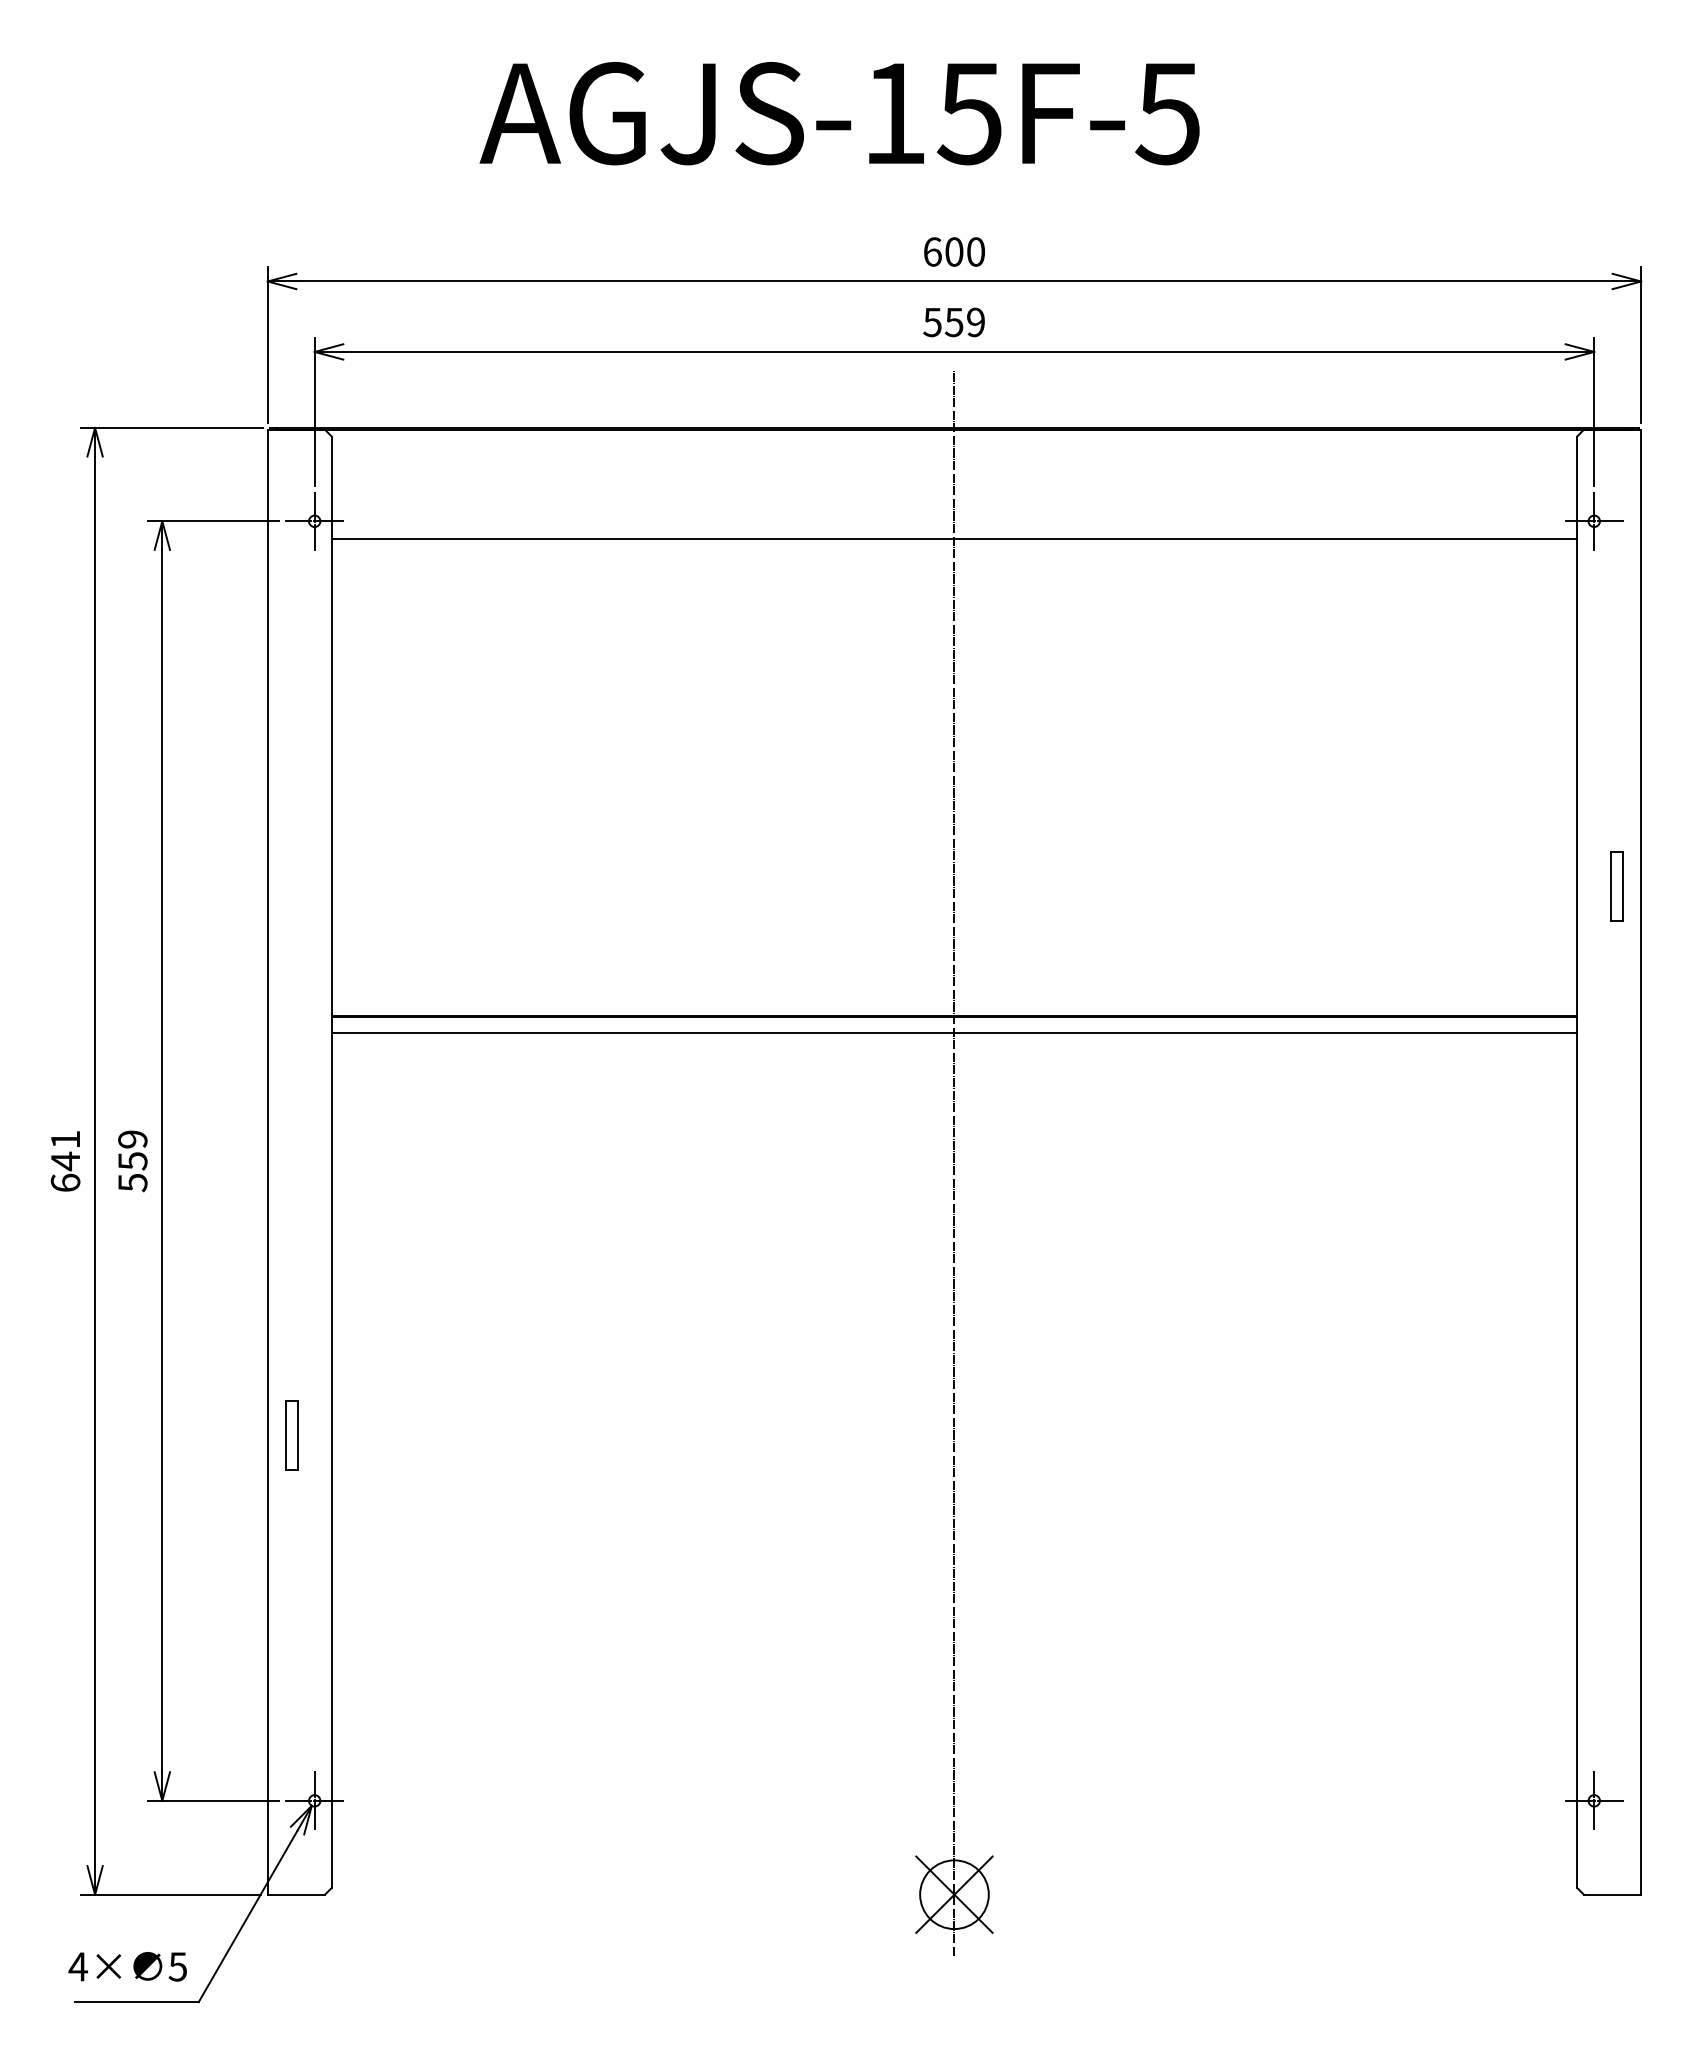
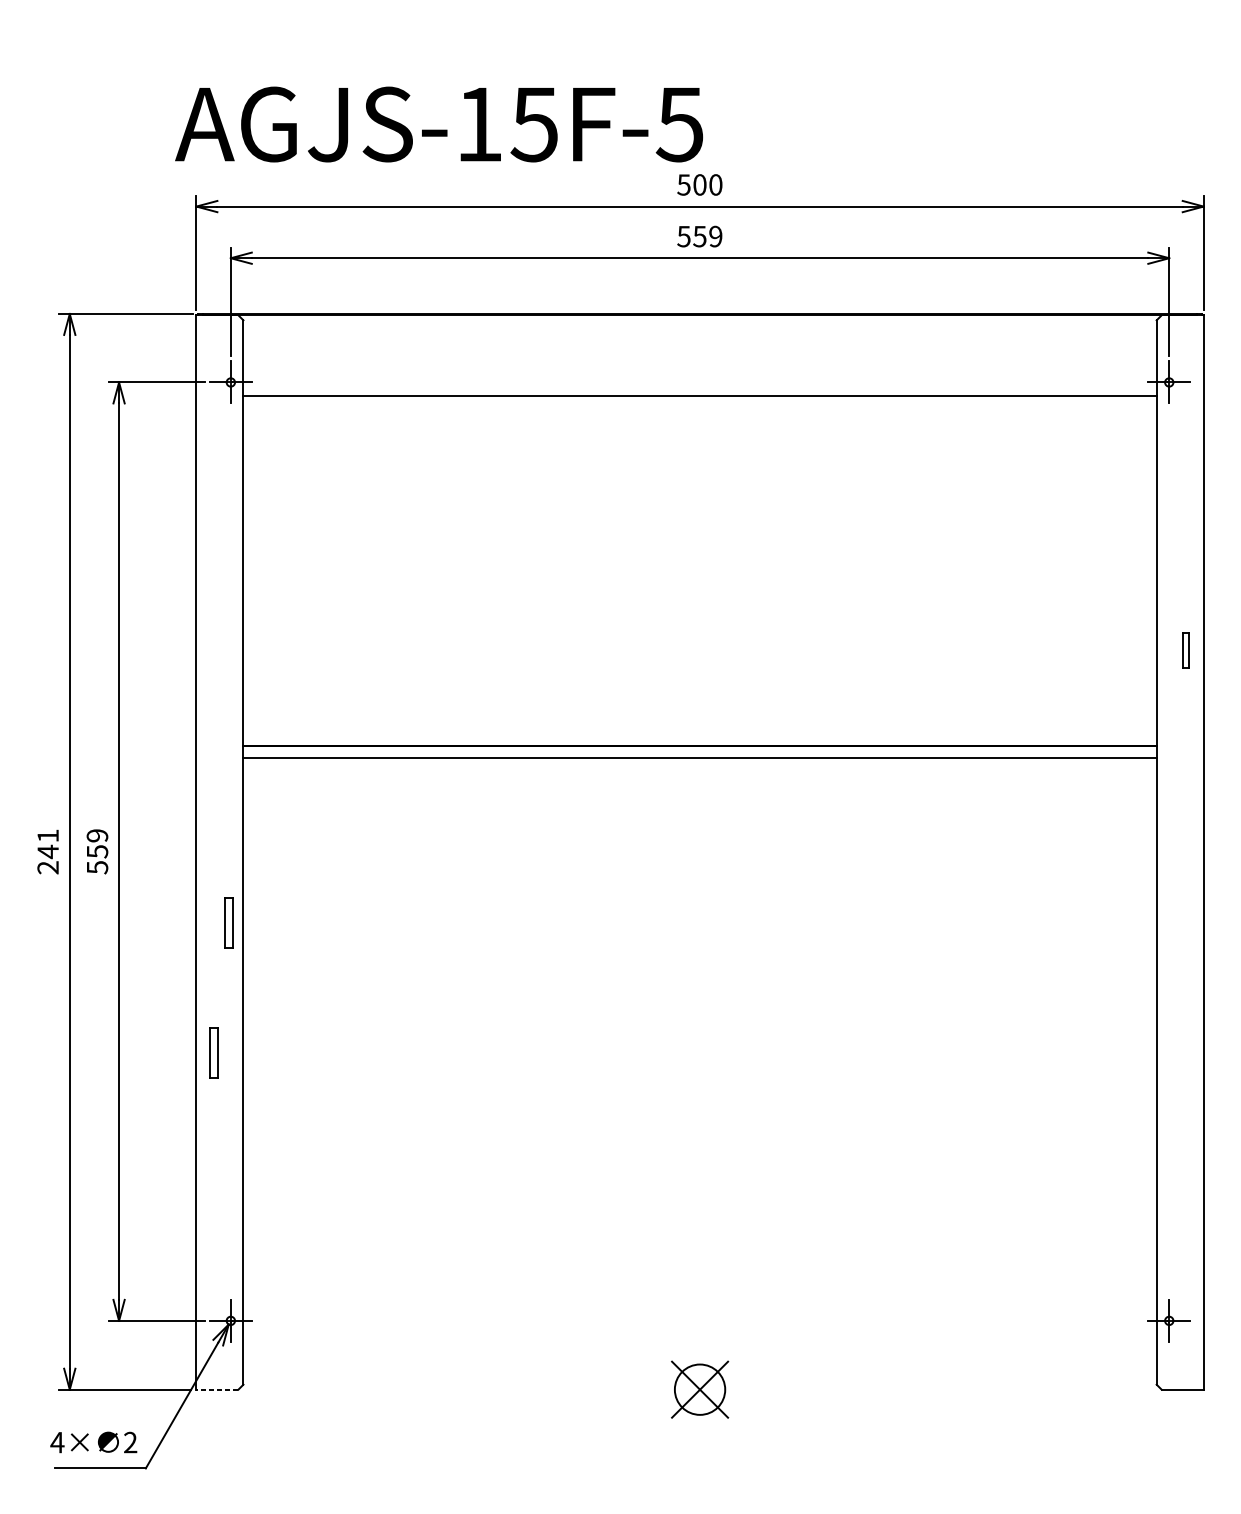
text: (839, 113) -> (438, 124), moved
text: (932, 251) -> (683, 184), 600 -> 500
part: (1616, 886) -> (1185, 650), size x0.7
line: (954, 1162) -> (700, 852), removed
text: (65, 1182) -> (48, 867), 641 -> 241
part: (311, 1258) -> (228, 923), added
line: (296, 1894) -> (217, 1389), solid -> dashed
text: (177, 1966) -> (130, 1442), 5 -> 2

